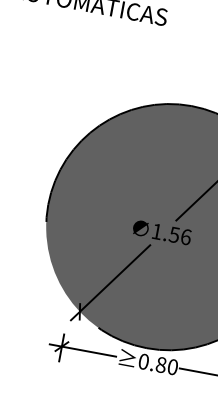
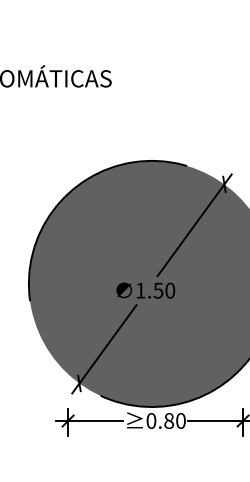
text: (186, 236) -> (170, 290), 1.56 -> 1.50

